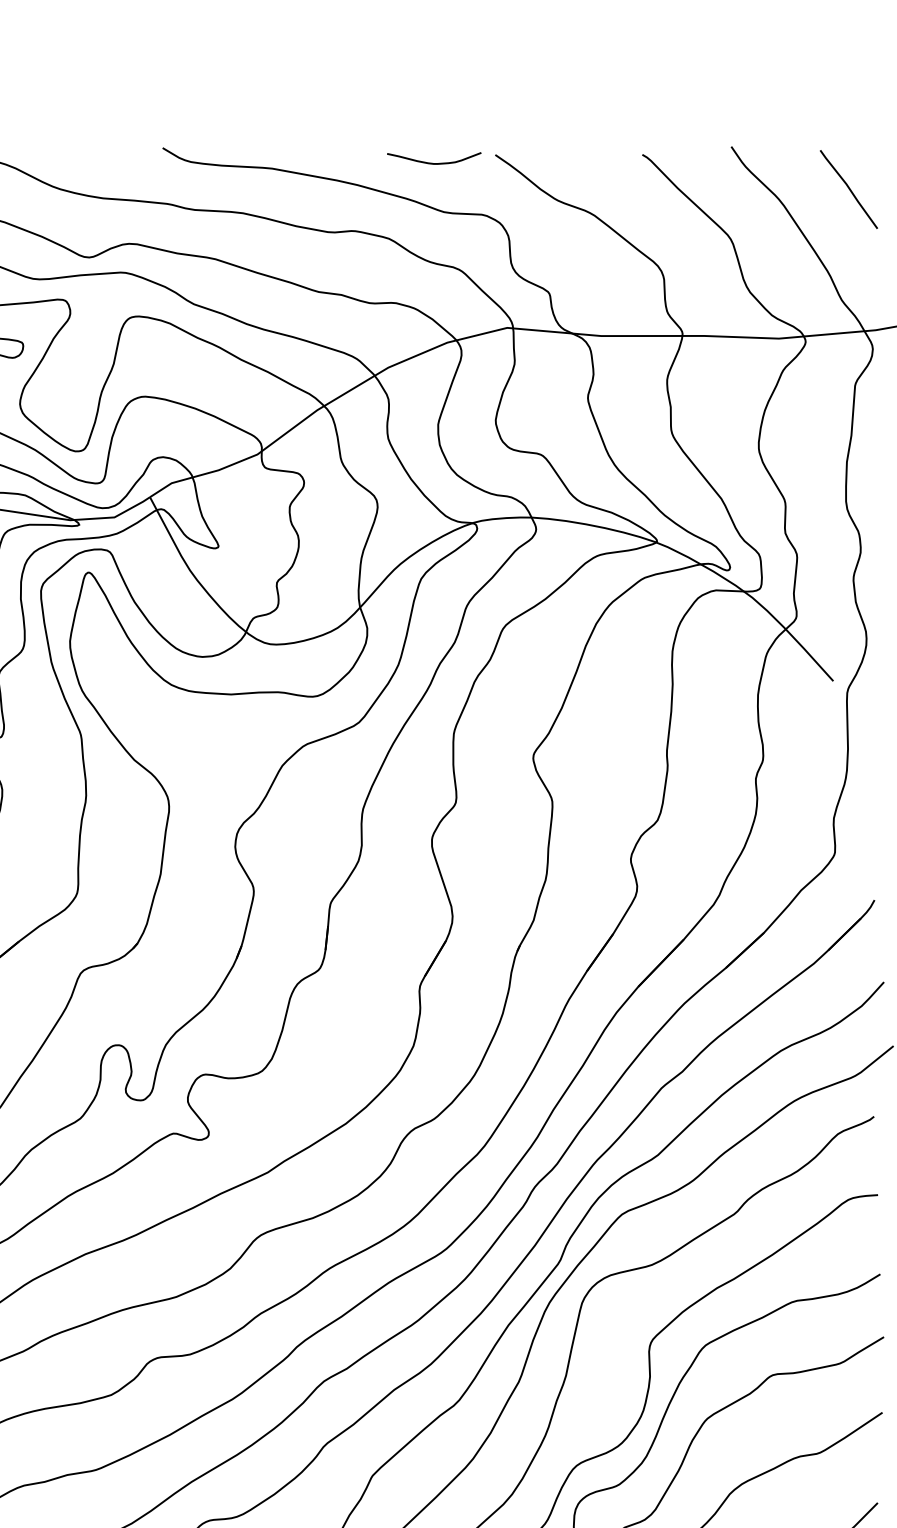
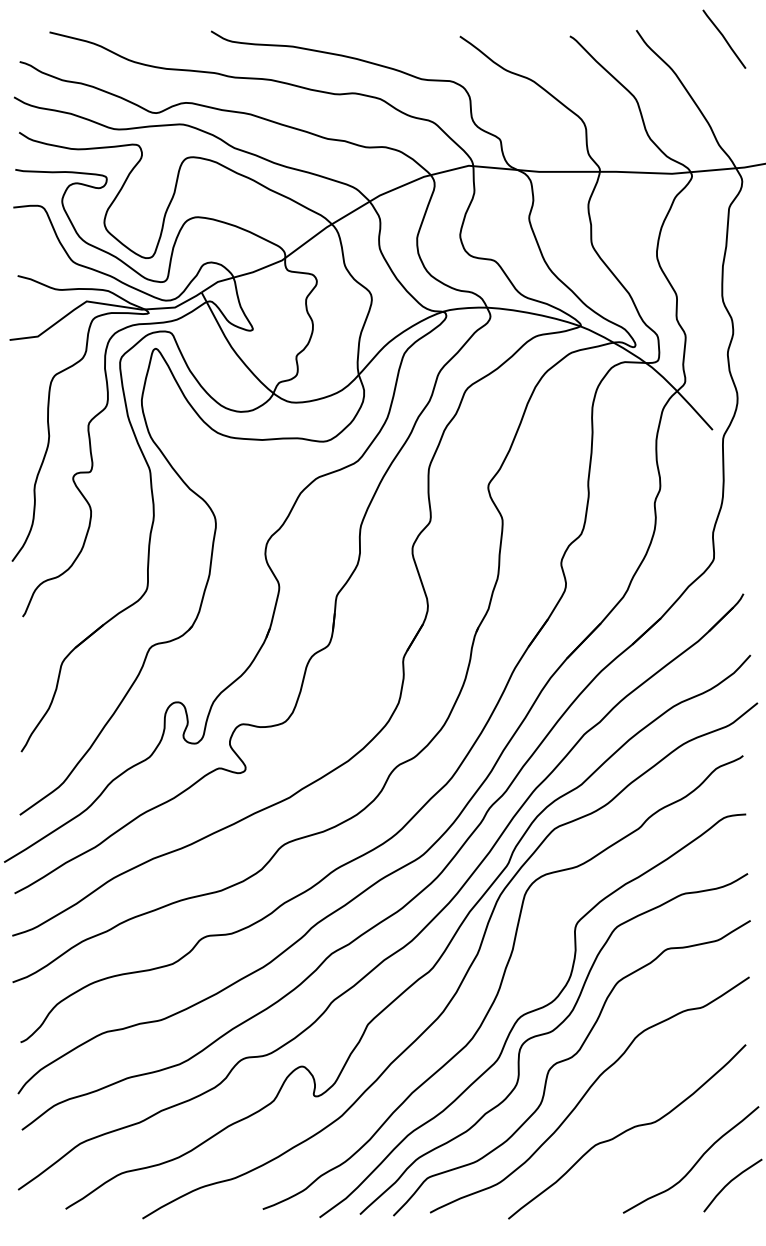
curve: (434, 163) -> (414, 42), removed
line: (849, 188) -> (724, 38), moved

